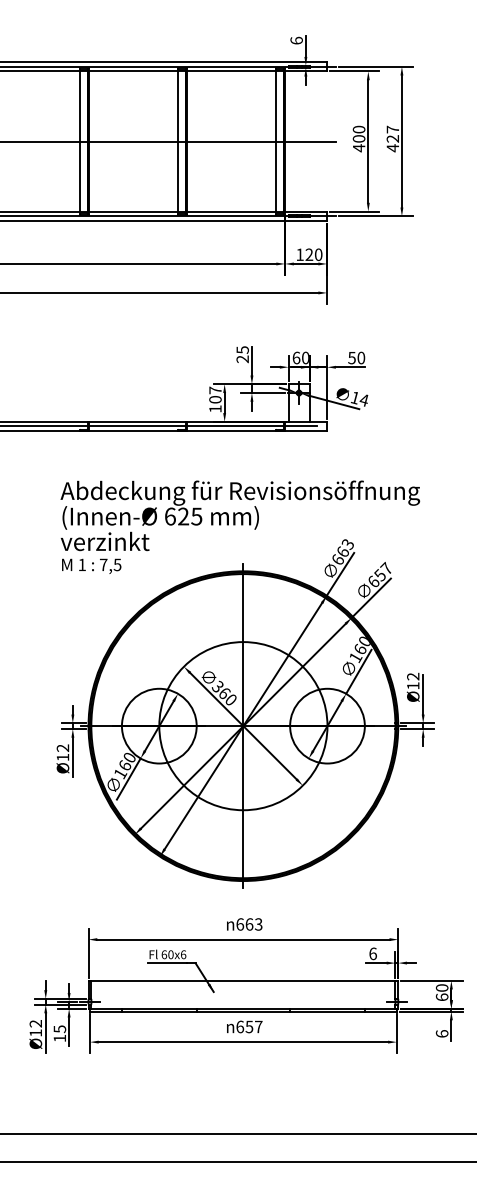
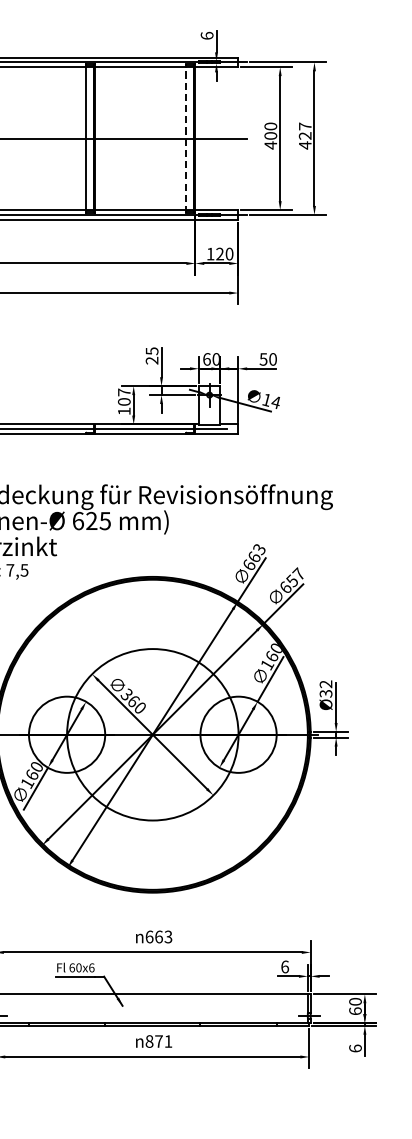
line: (276, 141) -> (186, 138), solid -> dashed
text: (413, 685) -> (326, 693), Ø12 -> Ø32
line: (243, 725) -> (152, 734), removed
text: (249, 1026) -> (159, 1041), 657 -> 871

